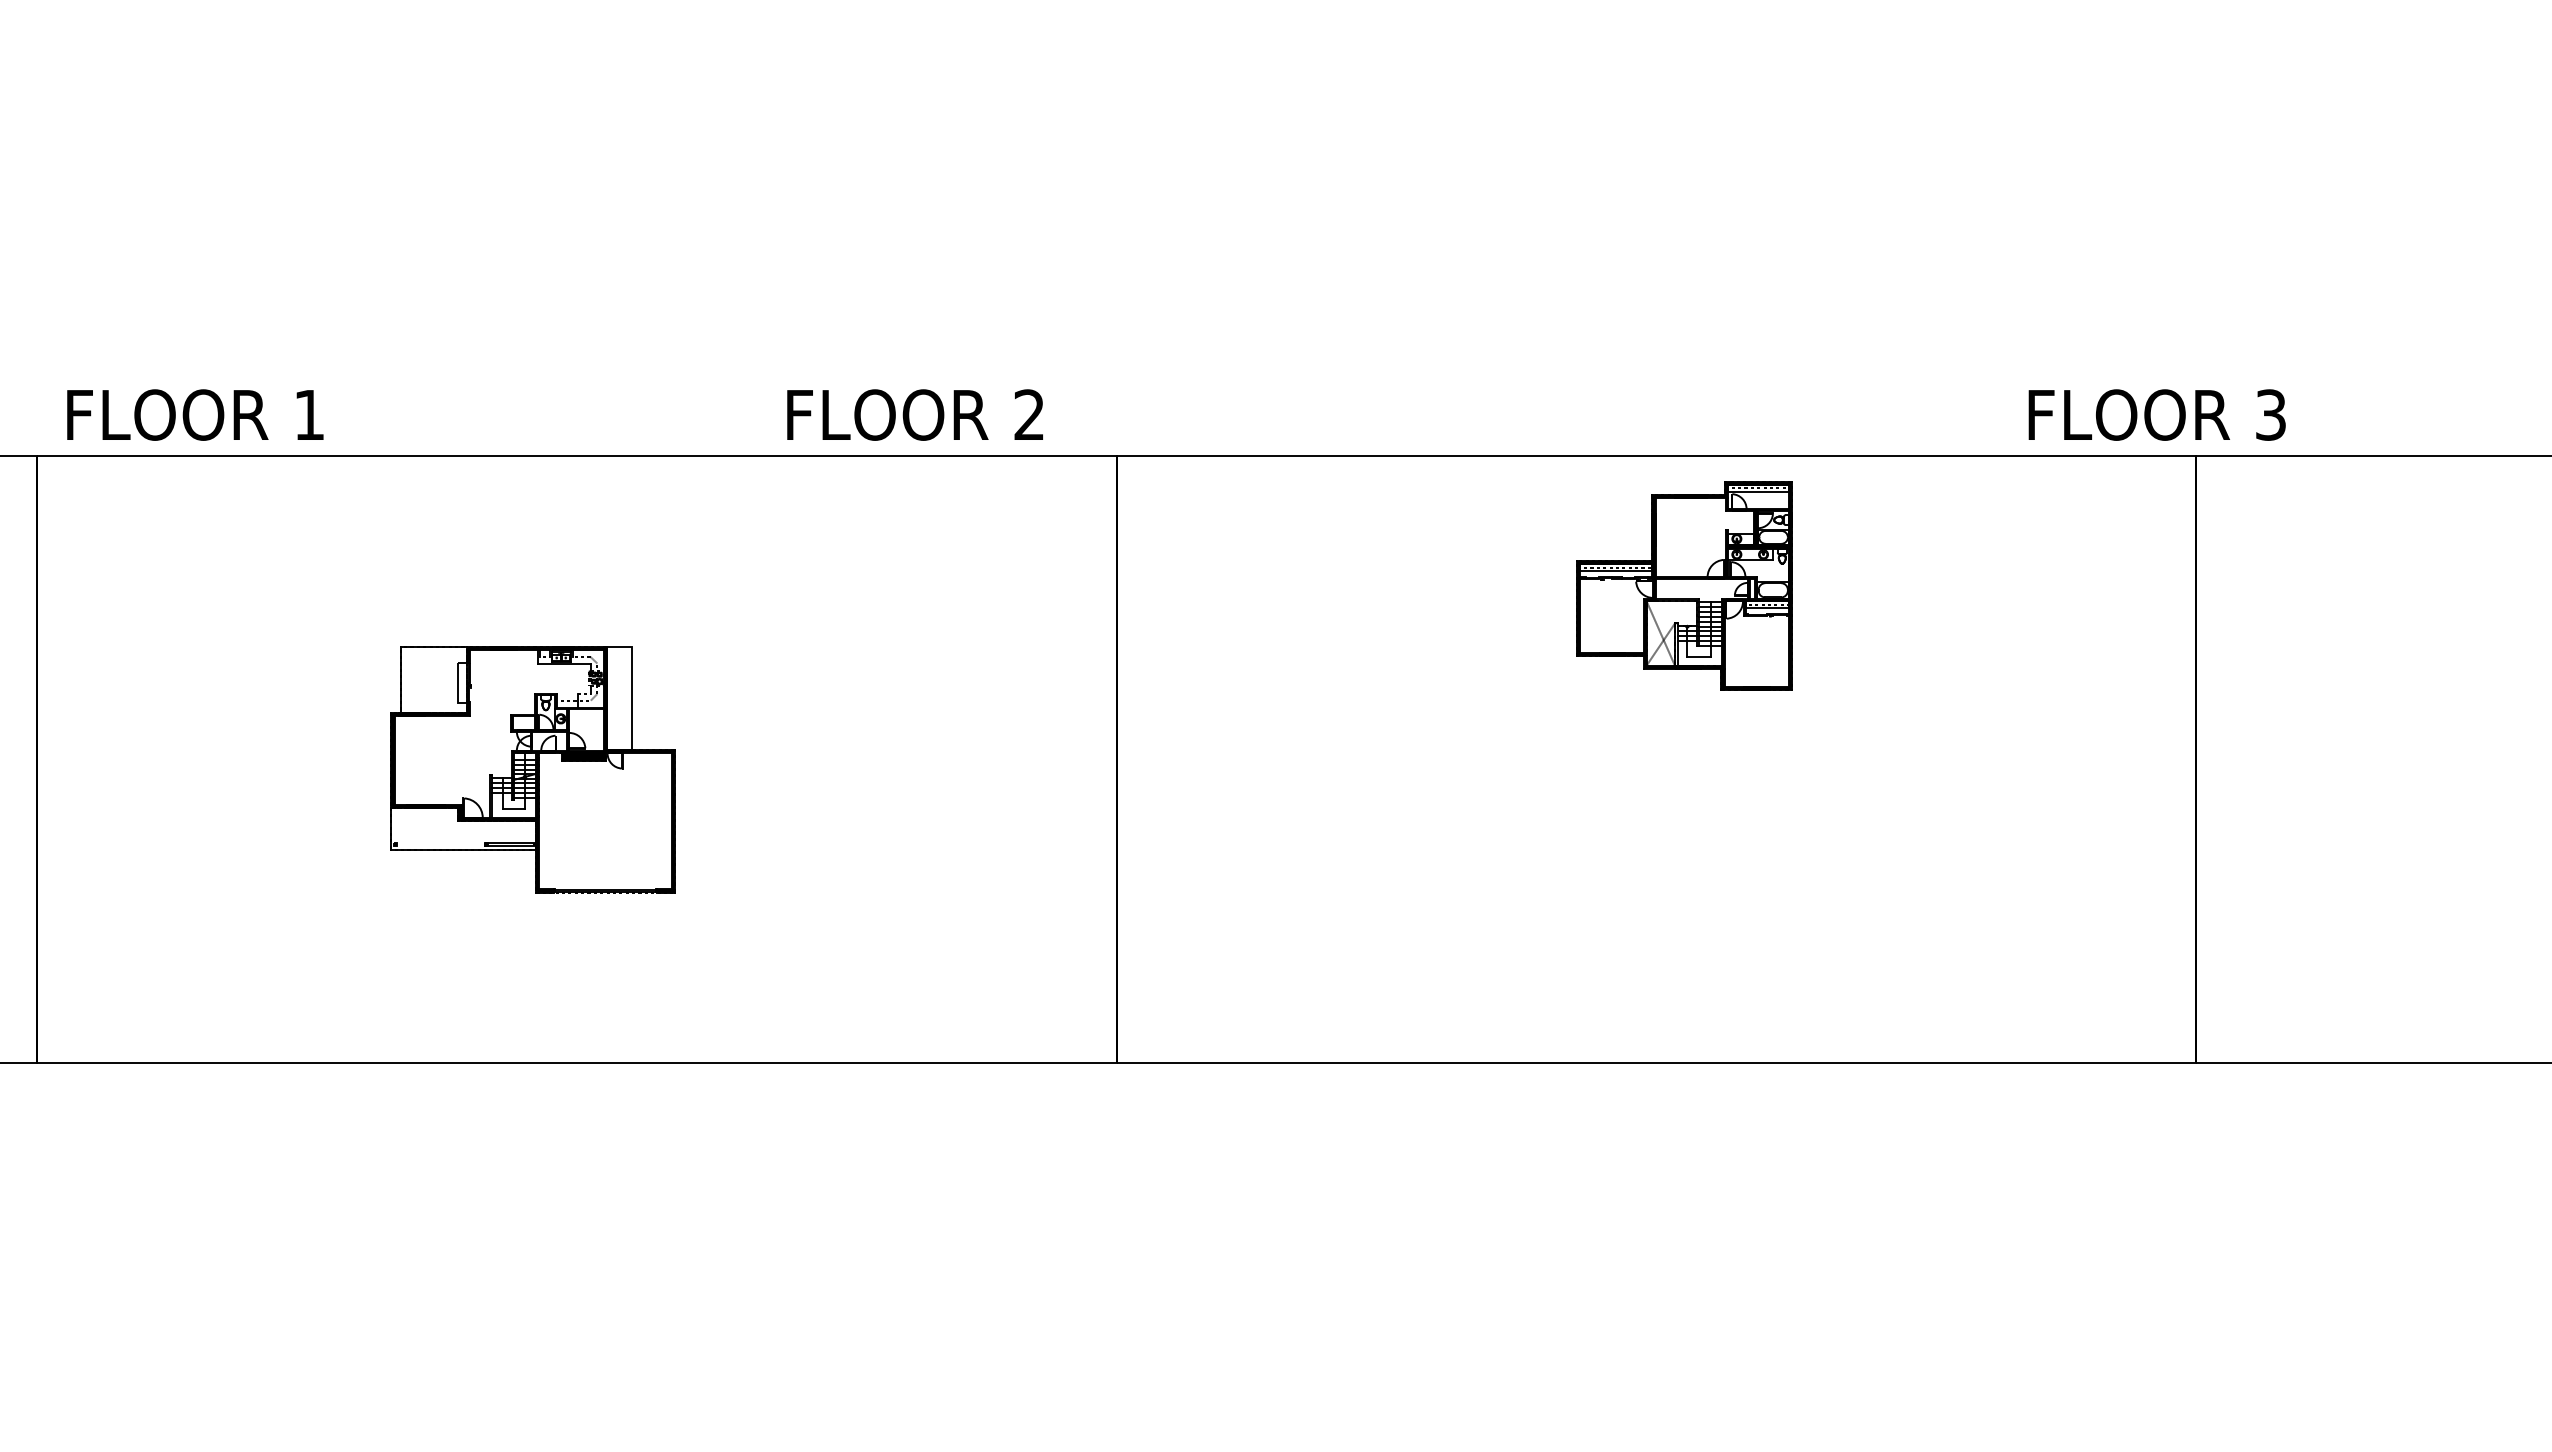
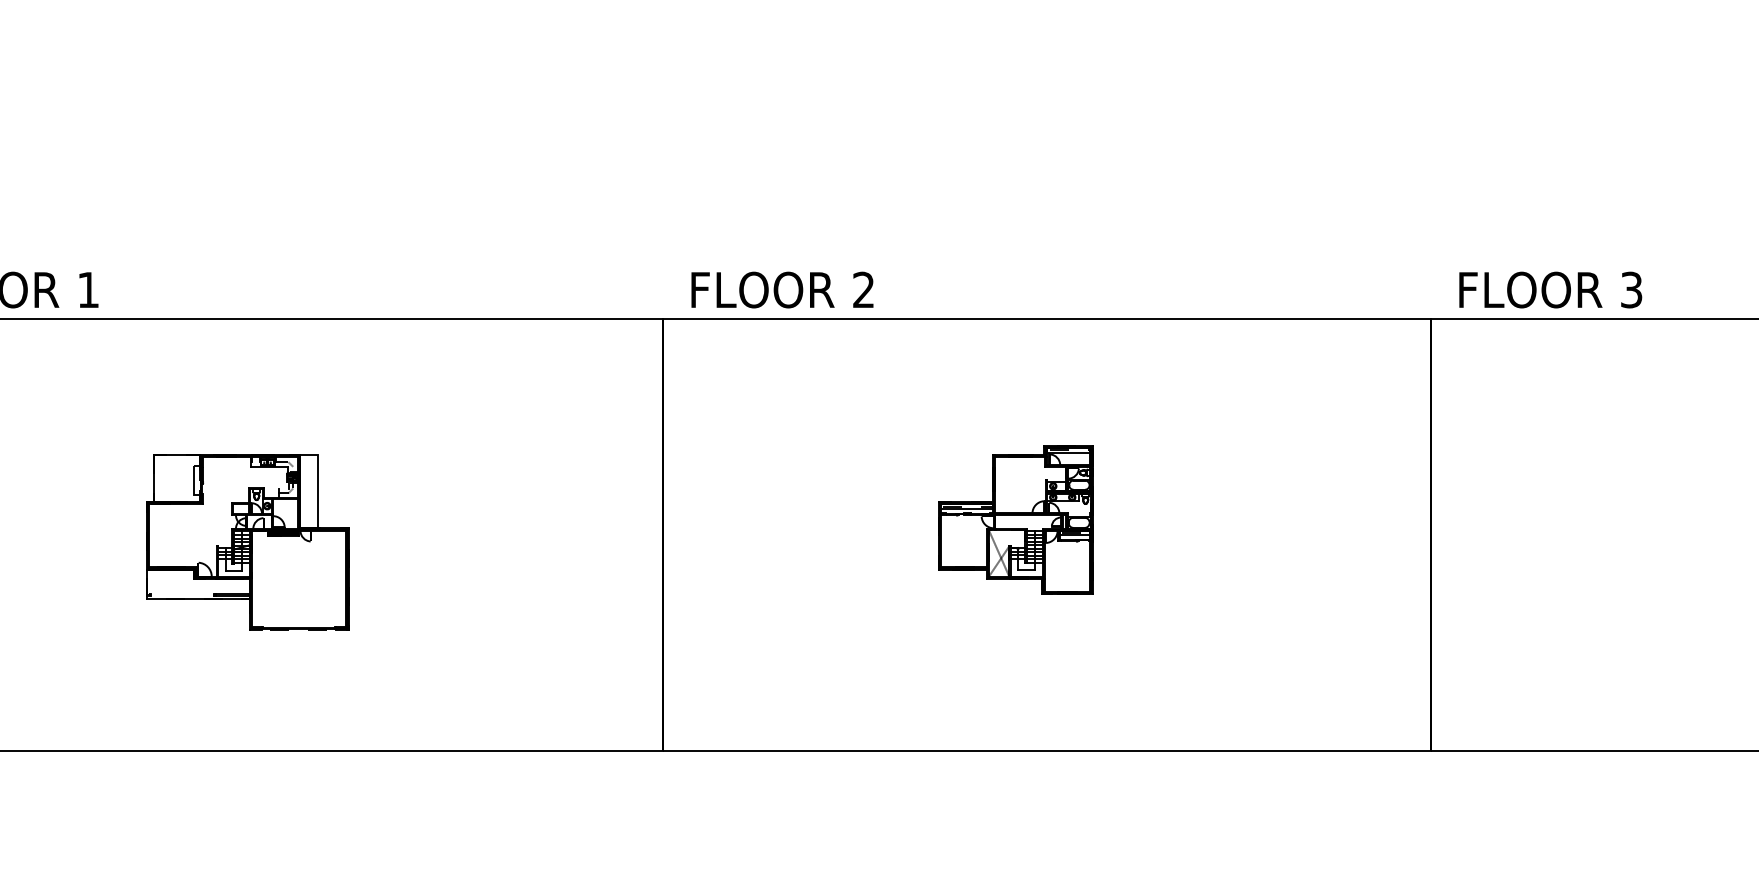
text: (914, 414) -> (782, 289), moved
text: (2156, 414) -> (1550, 289), moved
part: (1684, 585) -> (1016, 519), moved

